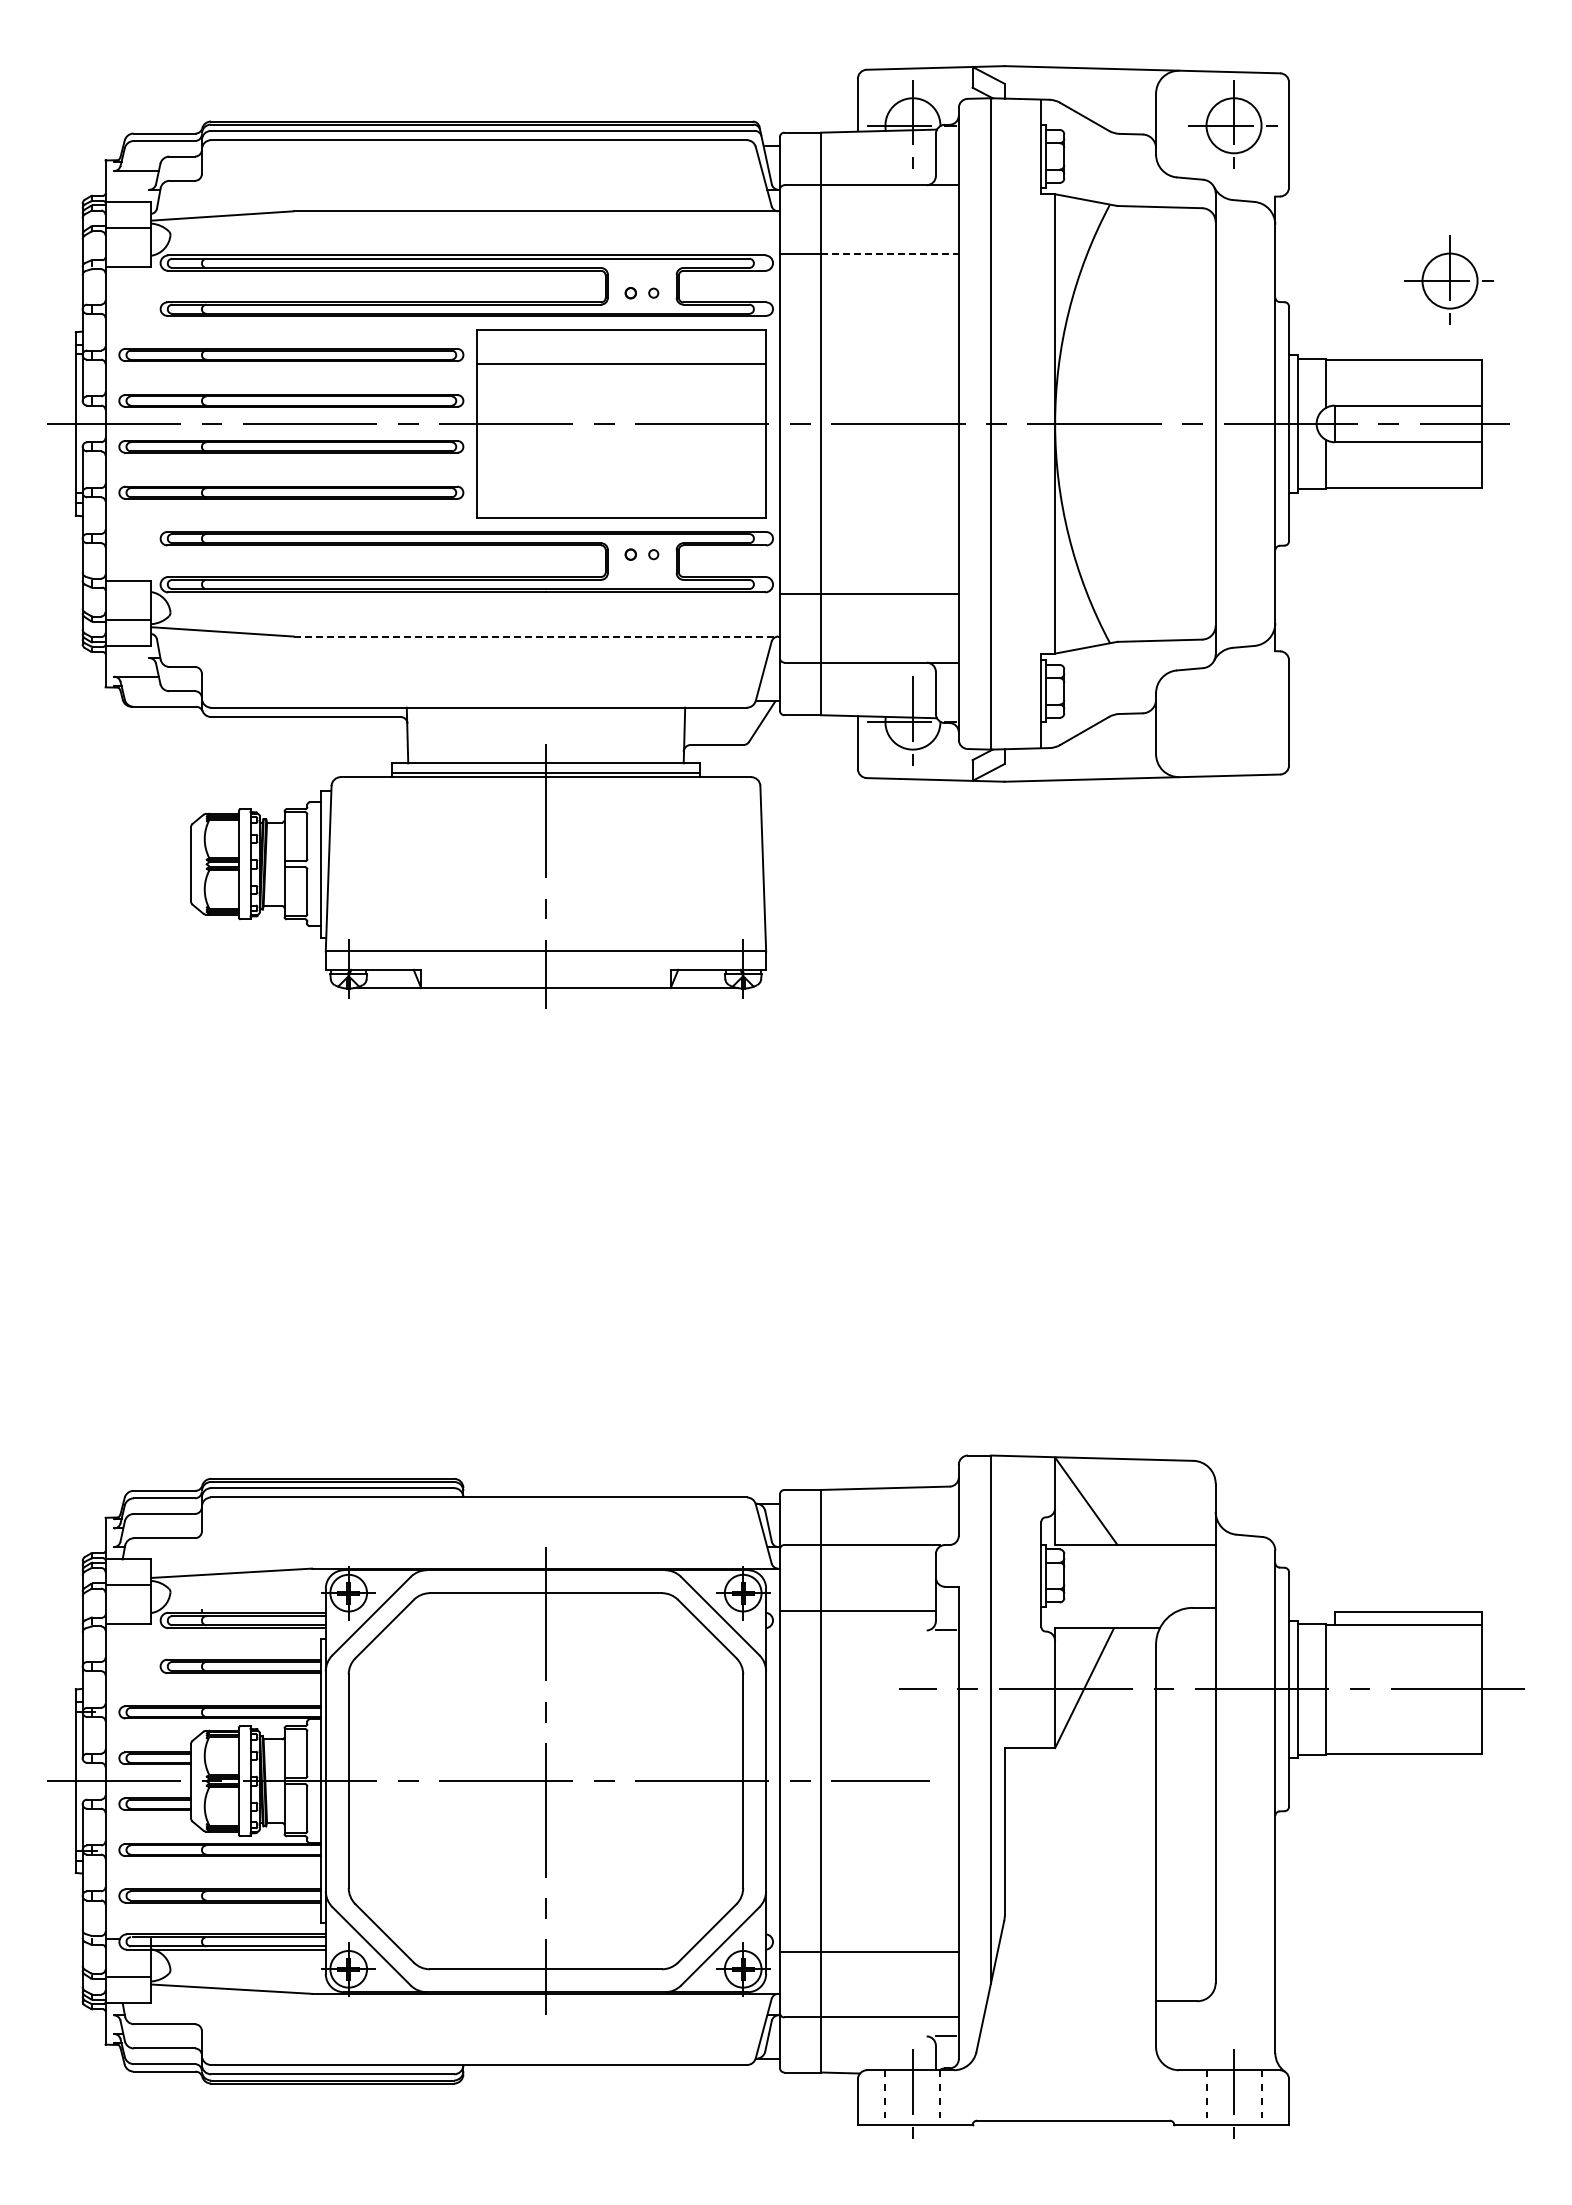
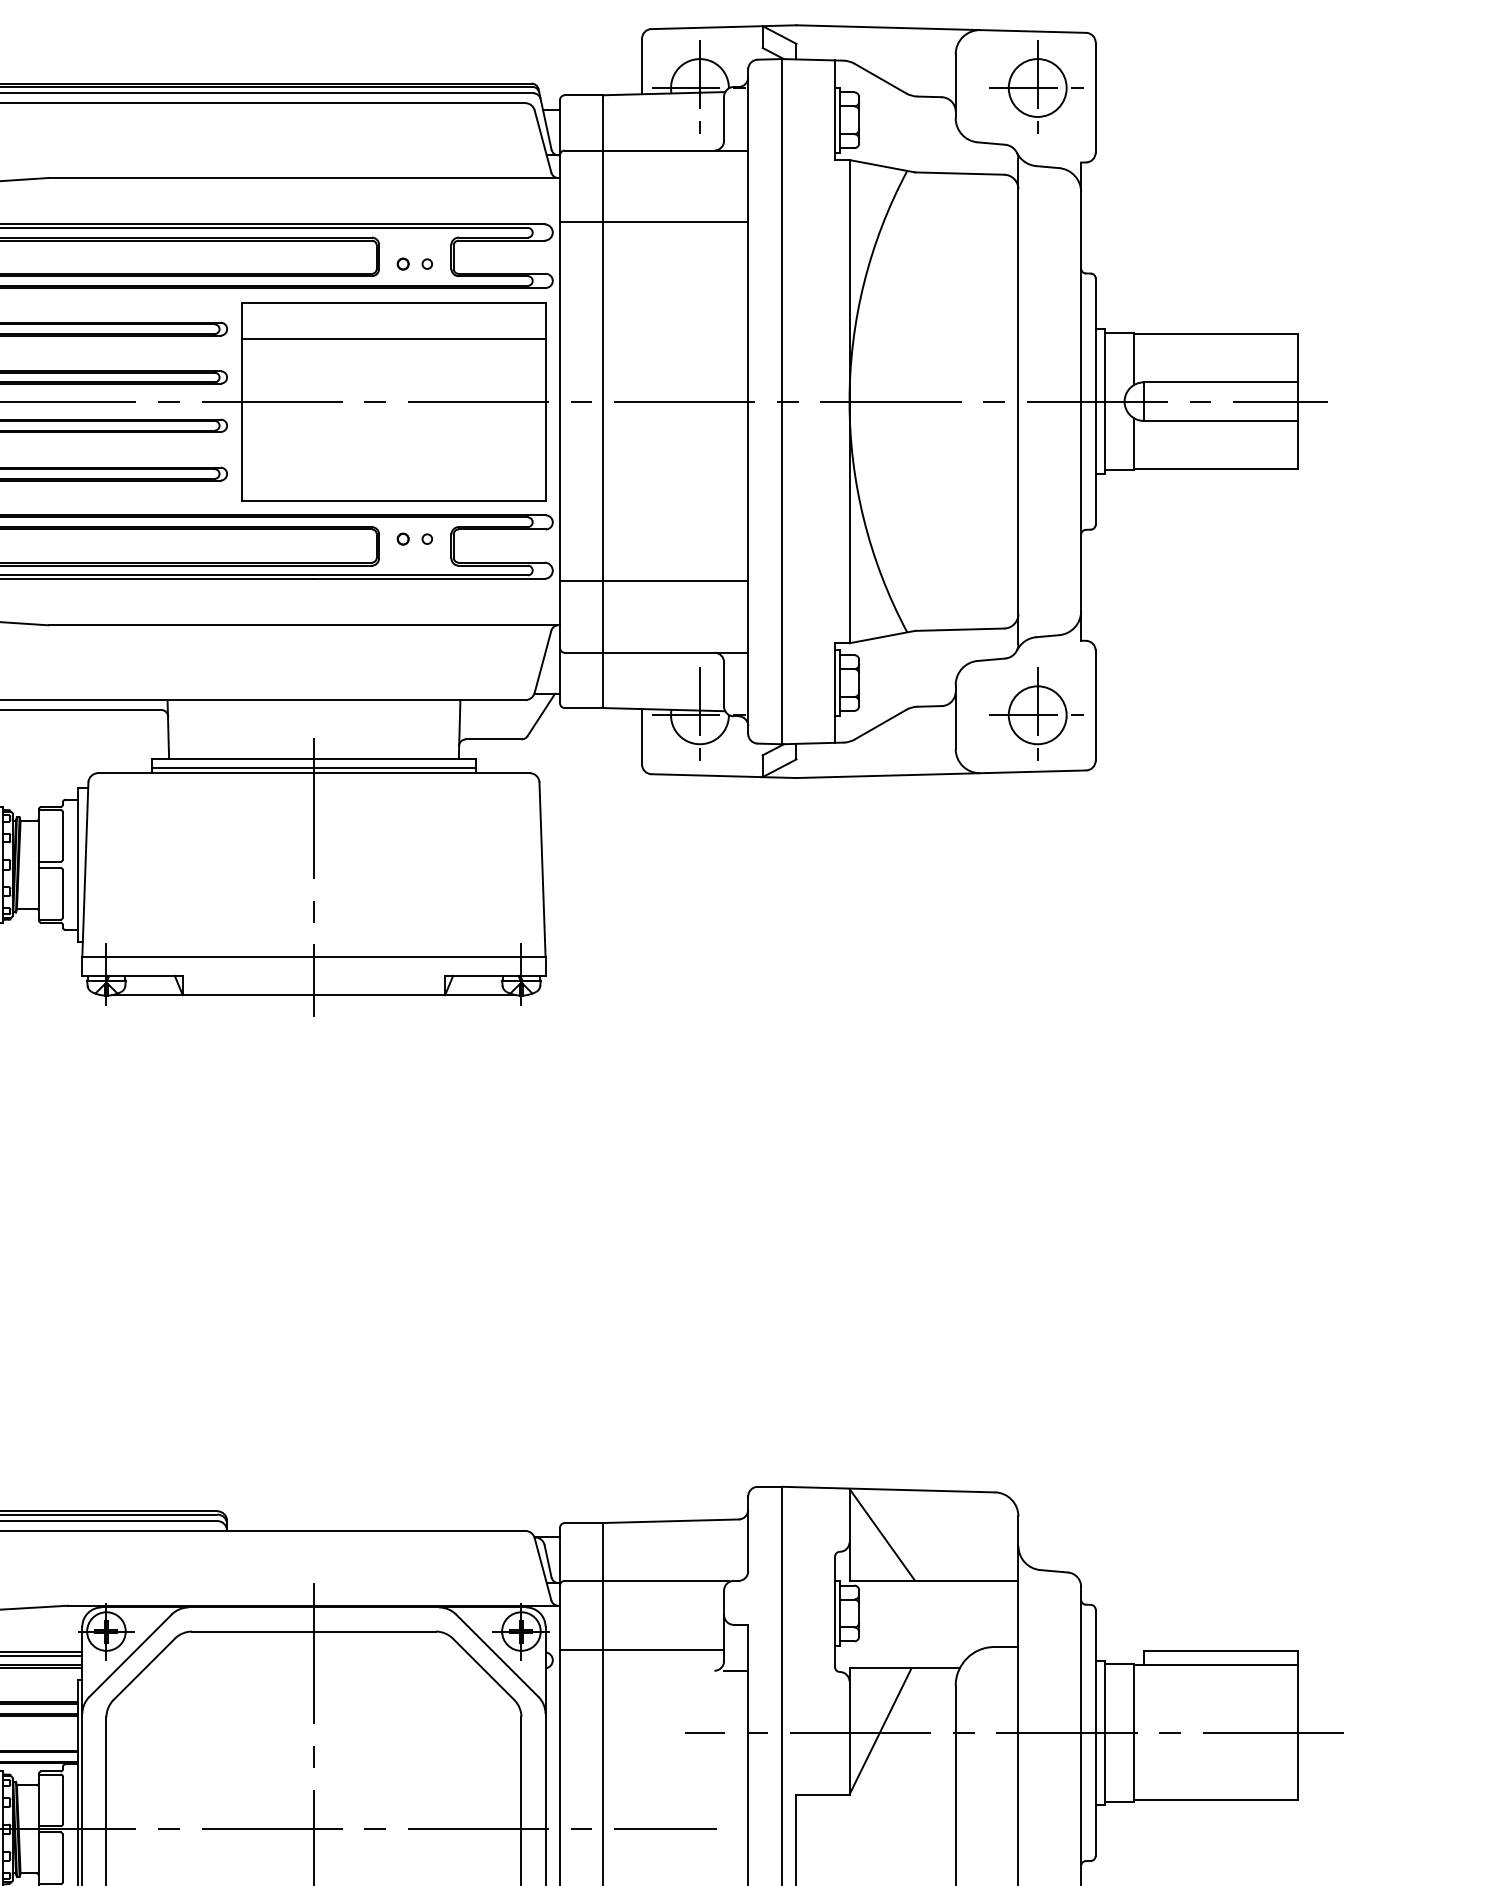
line: (890, 253) -> (676, 222), dashed -> solid
part: (1448, 279) -> (1036, 713), moved
line: (537, 636) -> (305, 625), dashed -> solid

